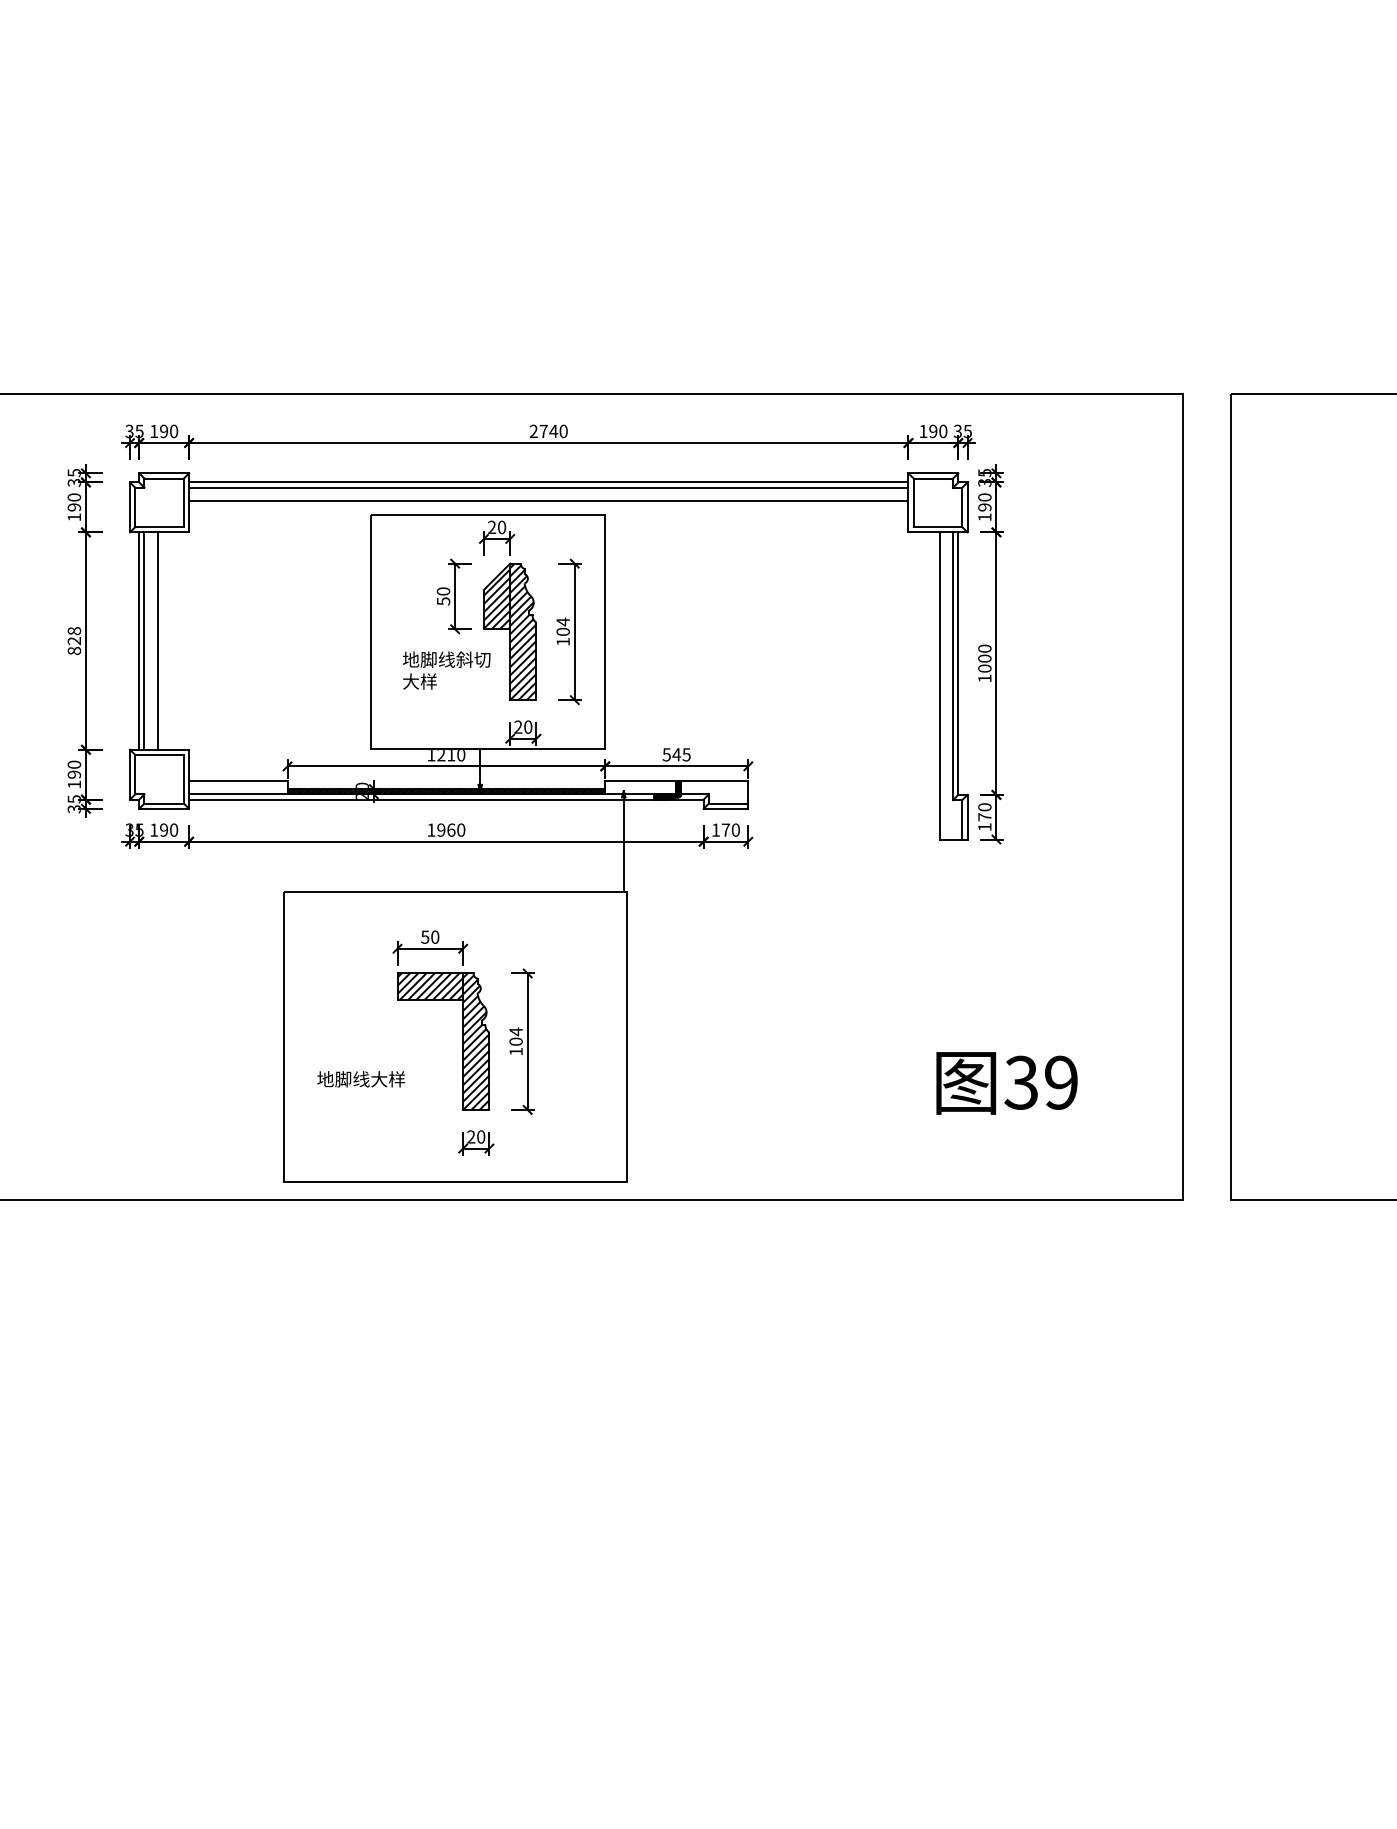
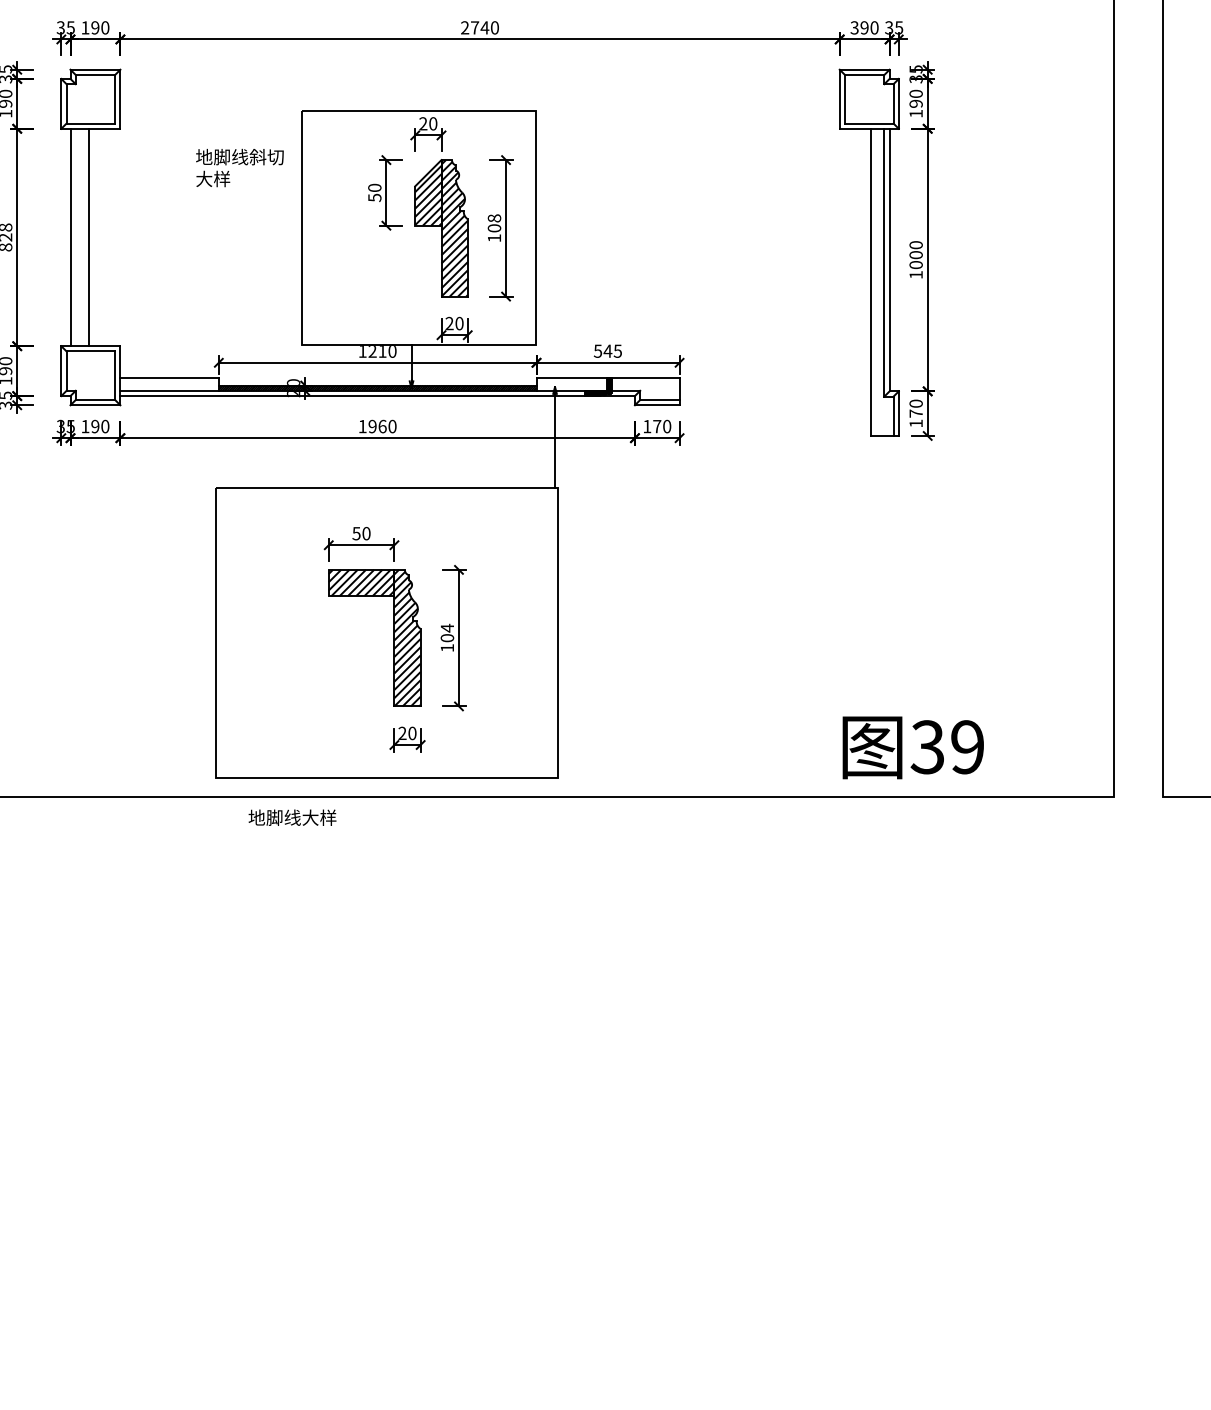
text: (923, 431) -> (854, 27), 190 -> 390
line: (548, 482) -> (479, 78), removed
line: (548, 487) -> (479, 83), removed
line: (548, 500) -> (479, 96), removed
text: (562, 621) -> (493, 217), 104 -> 108
line: (144, 640) -> (75, 236), removed
text: (446, 670) -> (239, 167), moved
text: (361, 1079) -> (292, 817), moved
text: (1006, 1083) -> (912, 747), moved

